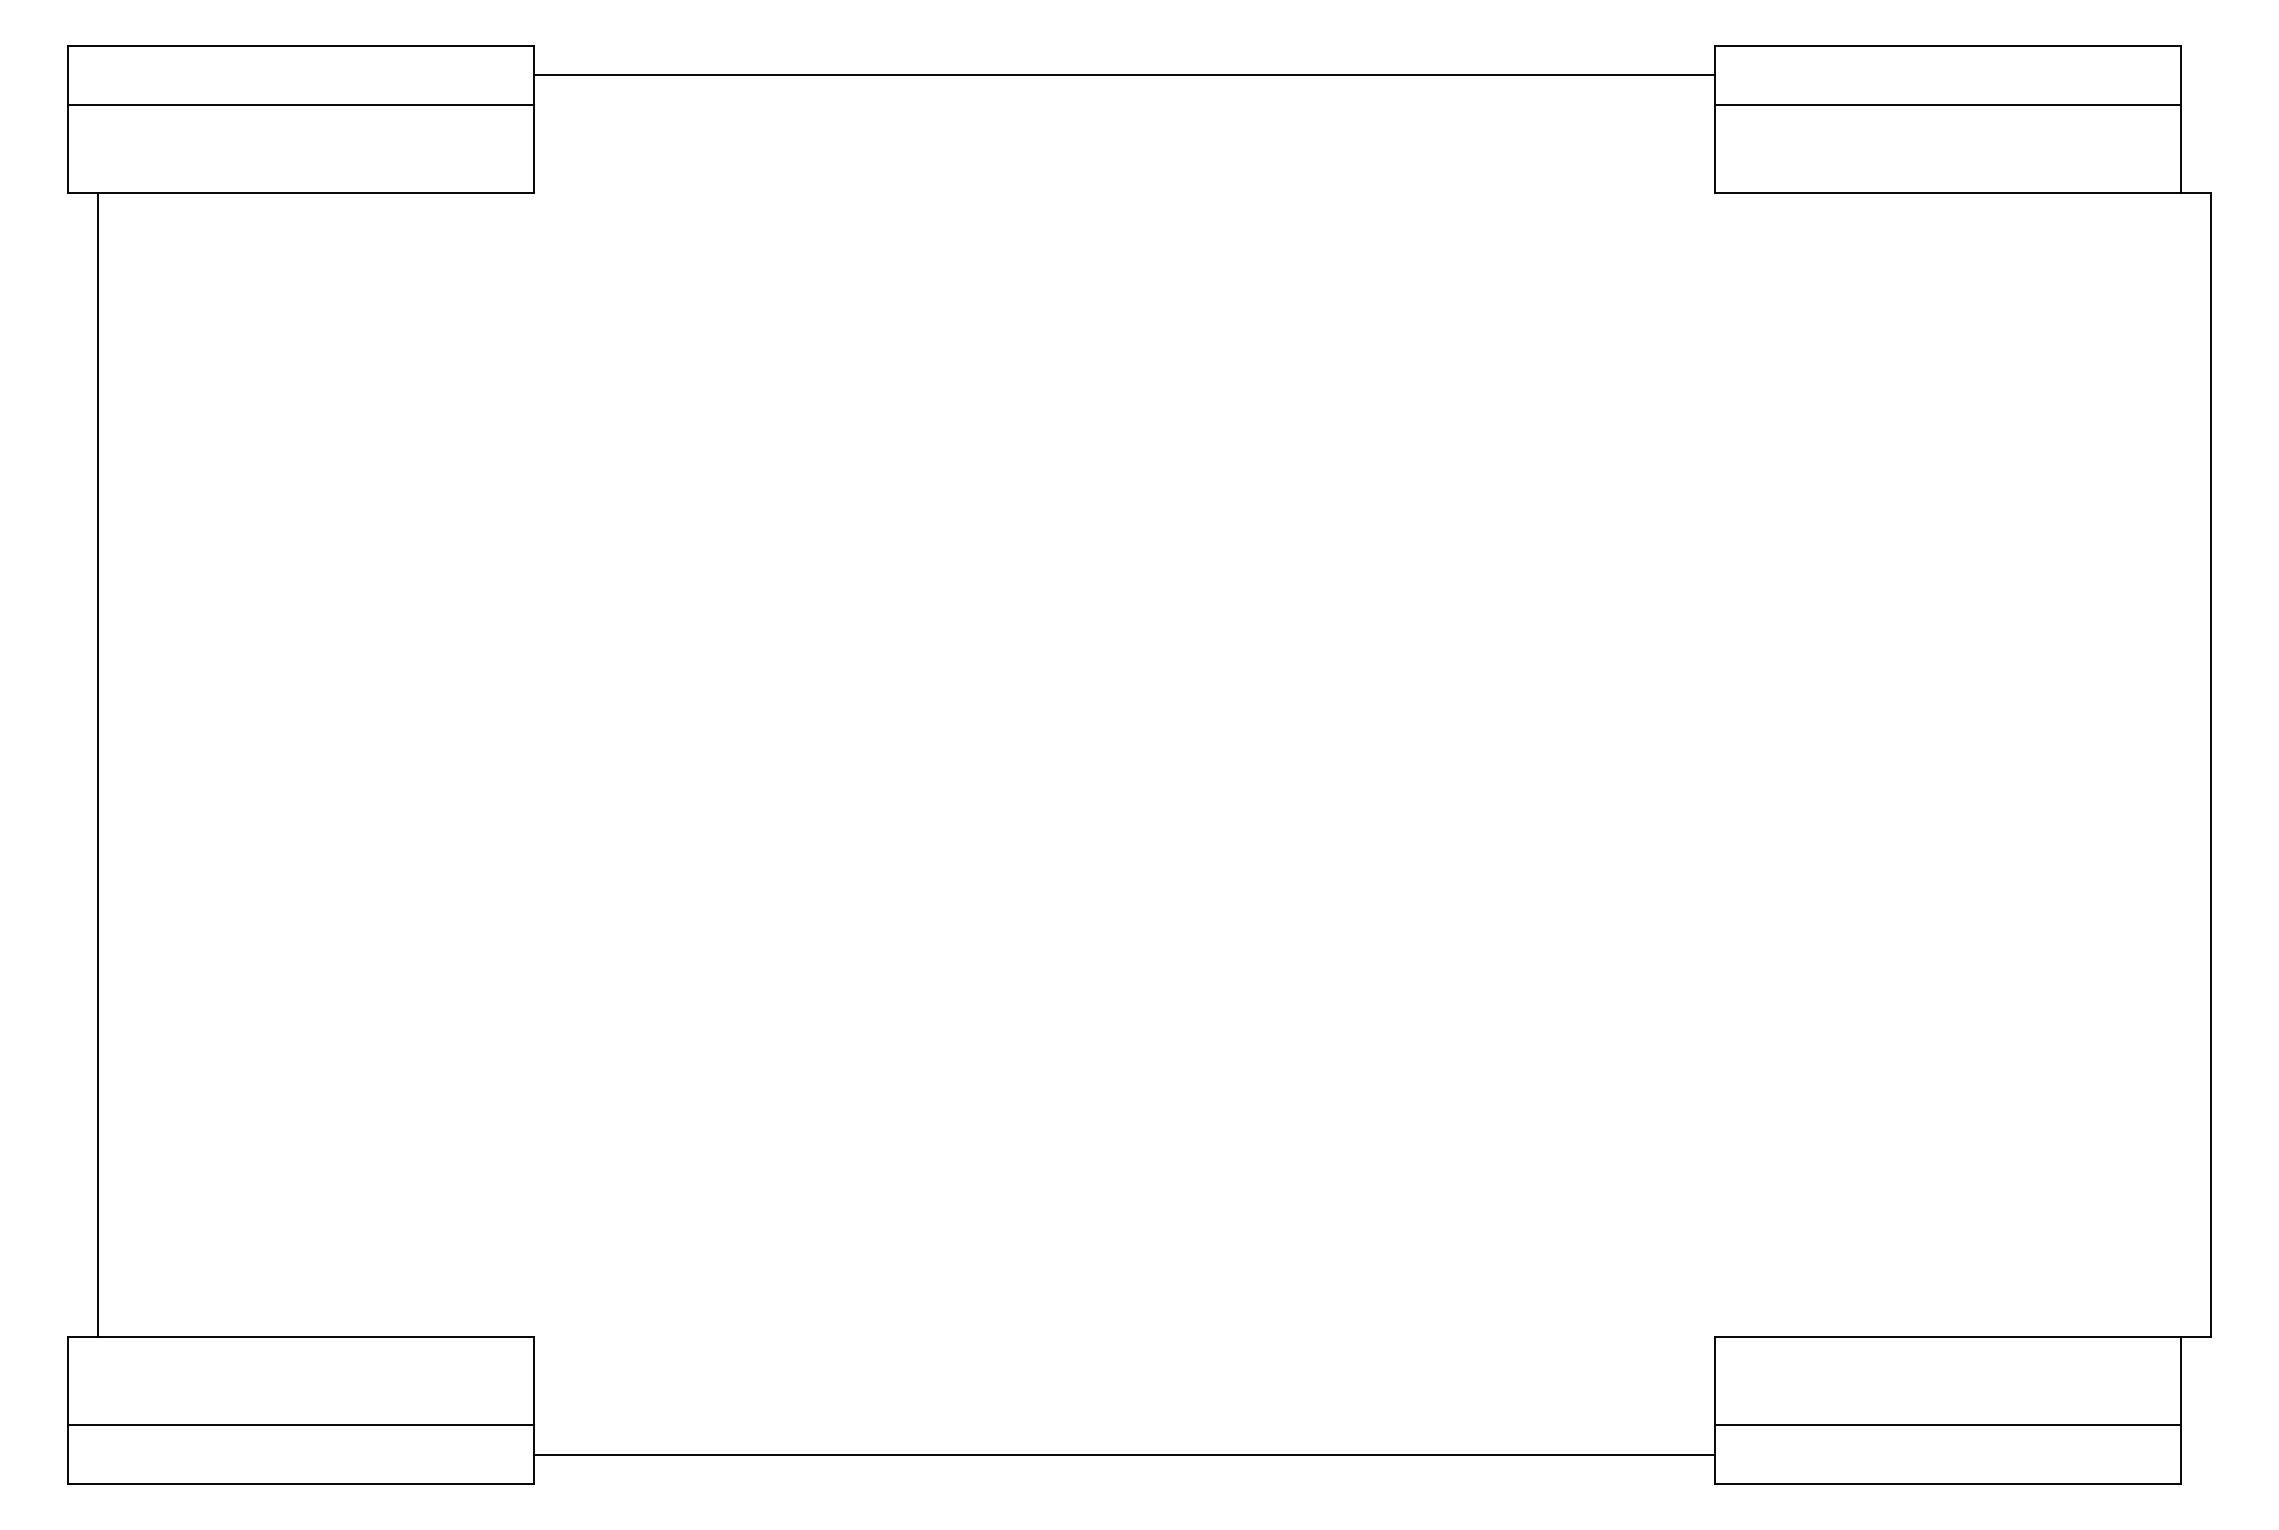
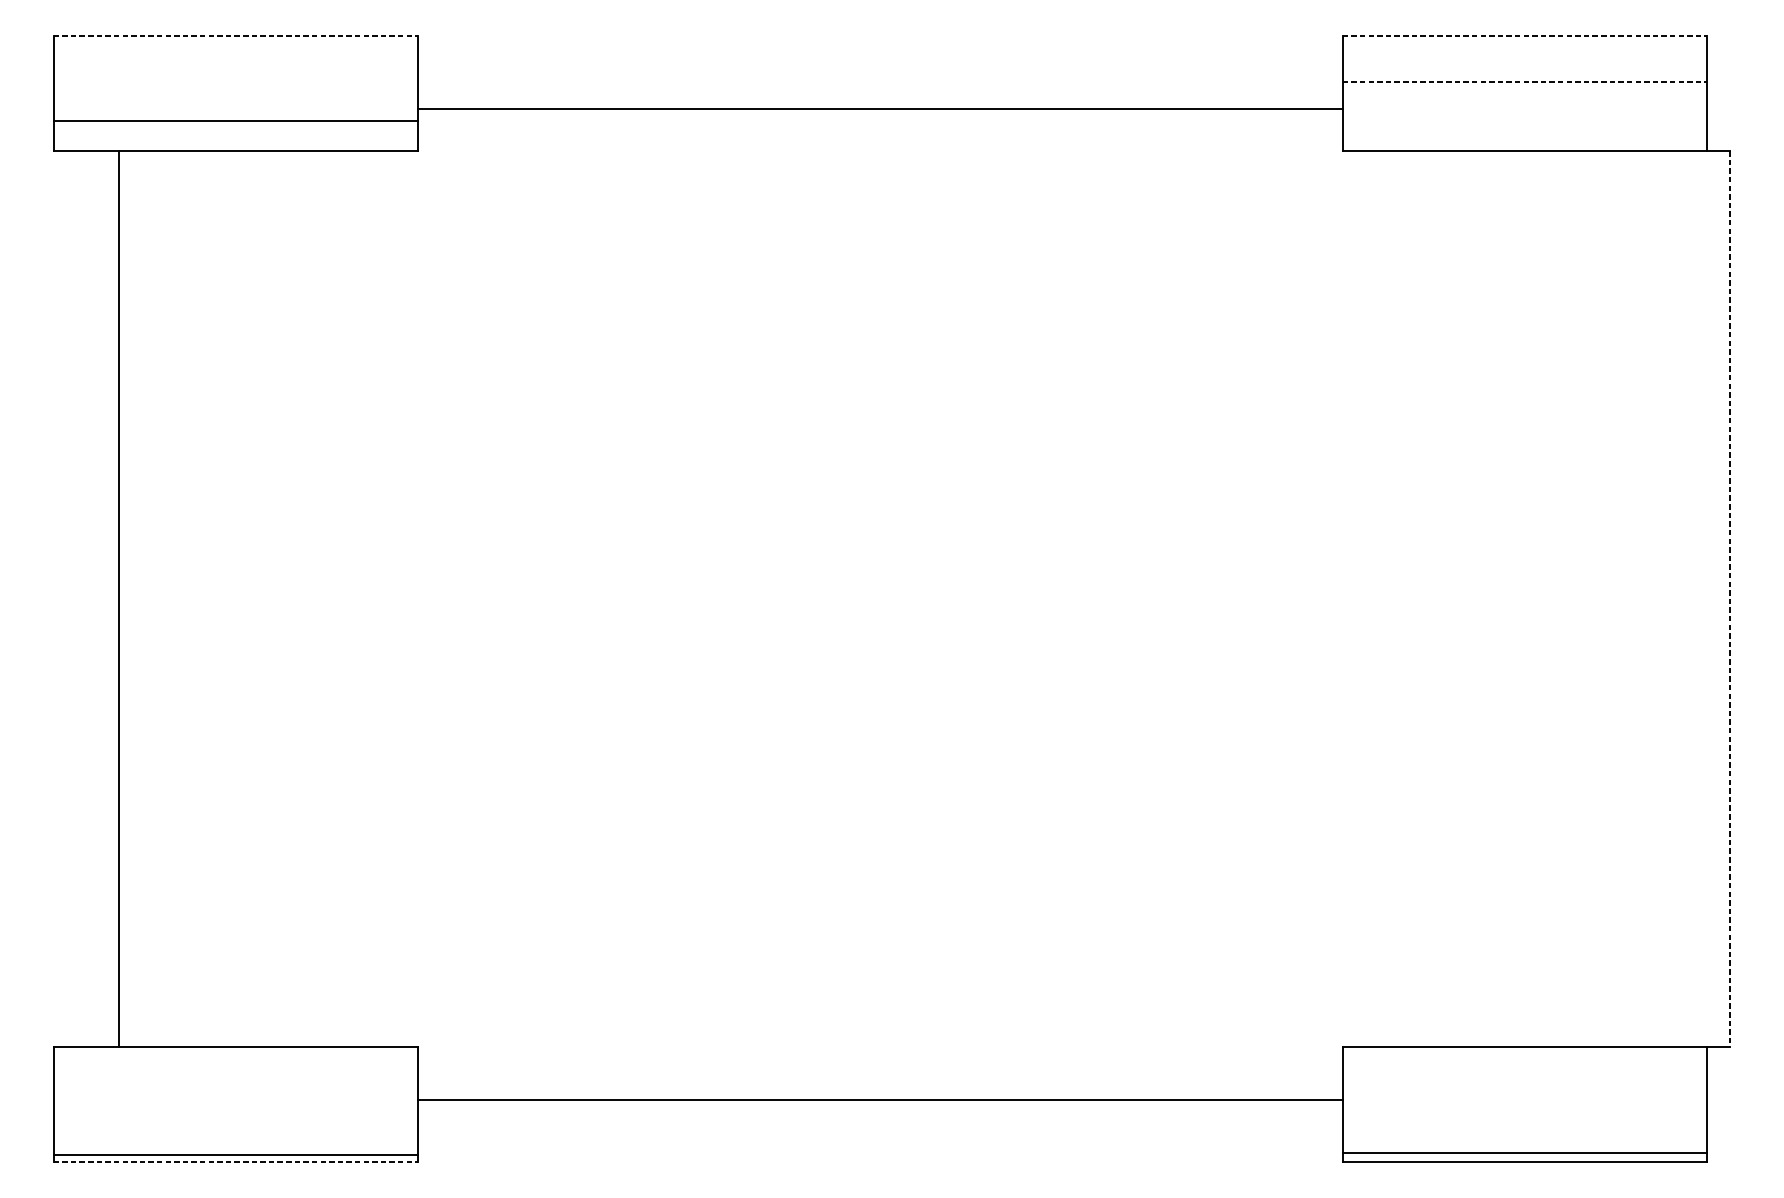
line: (301, 46) -> (236, 36), solid -> dashed
line: (1948, 46) -> (1525, 36), solid -> dashed
line: (1124, 75) -> (880, 108), moved
line: (301, 104) -> (236, 120), moved
line: (1948, 104) -> (1525, 82), solid -> dashed
line: (97, 764) -> (118, 598), moved
line: (2210, 765) -> (1730, 599), solid -> dashed
line: (301, 1425) -> (236, 1155), moved
line: (1948, 1425) -> (1525, 1152), moved
line: (1124, 1454) -> (880, 1099), moved
line: (301, 1483) -> (236, 1161), solid -> dashed

